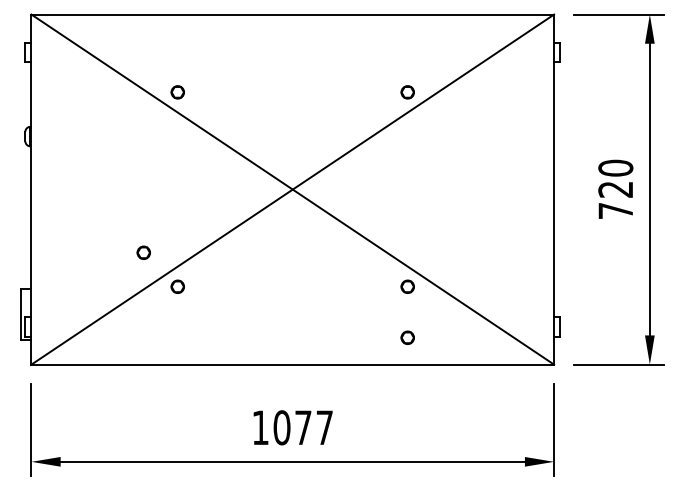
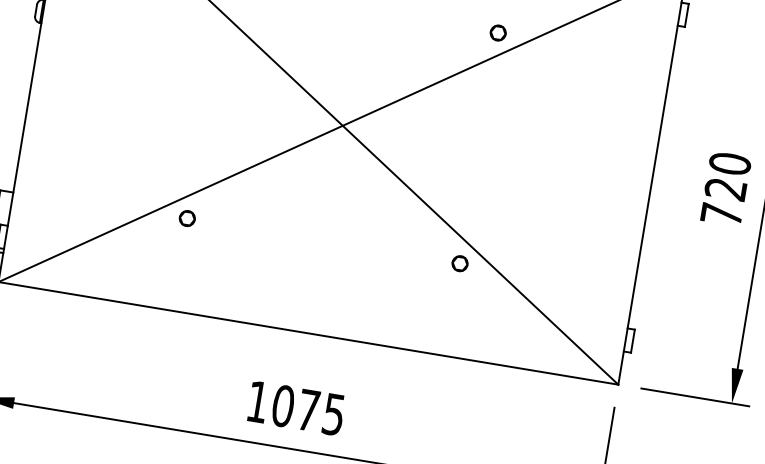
circle: (143, 252) -> (153, 171), removed
circle: (407, 337) -> (449, 323), removed
text: (324, 427) -> (333, 414), 1077 -> 1075

